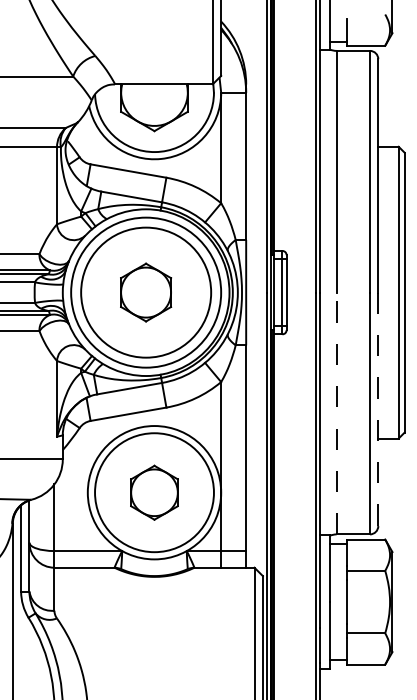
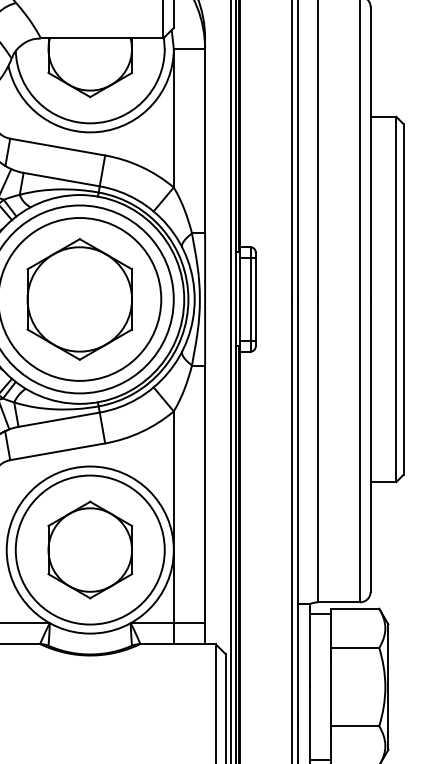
part: (145, 292) -> (78, 299), size x1.67
line: (378, 409) -> (370, 445), dashed -> solid
line: (336, 413) -> (318, 450), dashed -> solid
part: (154, 492) -> (90, 549), size x1.43

